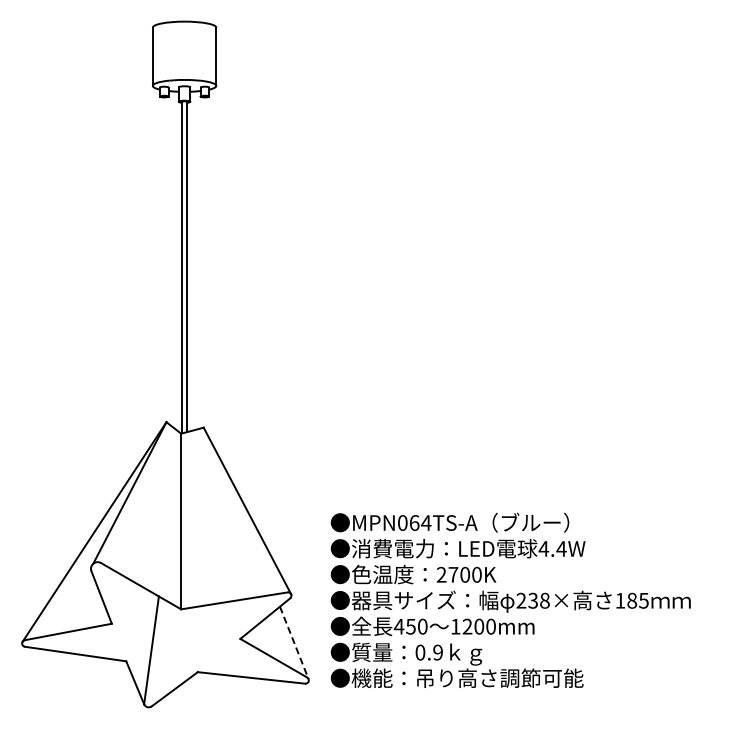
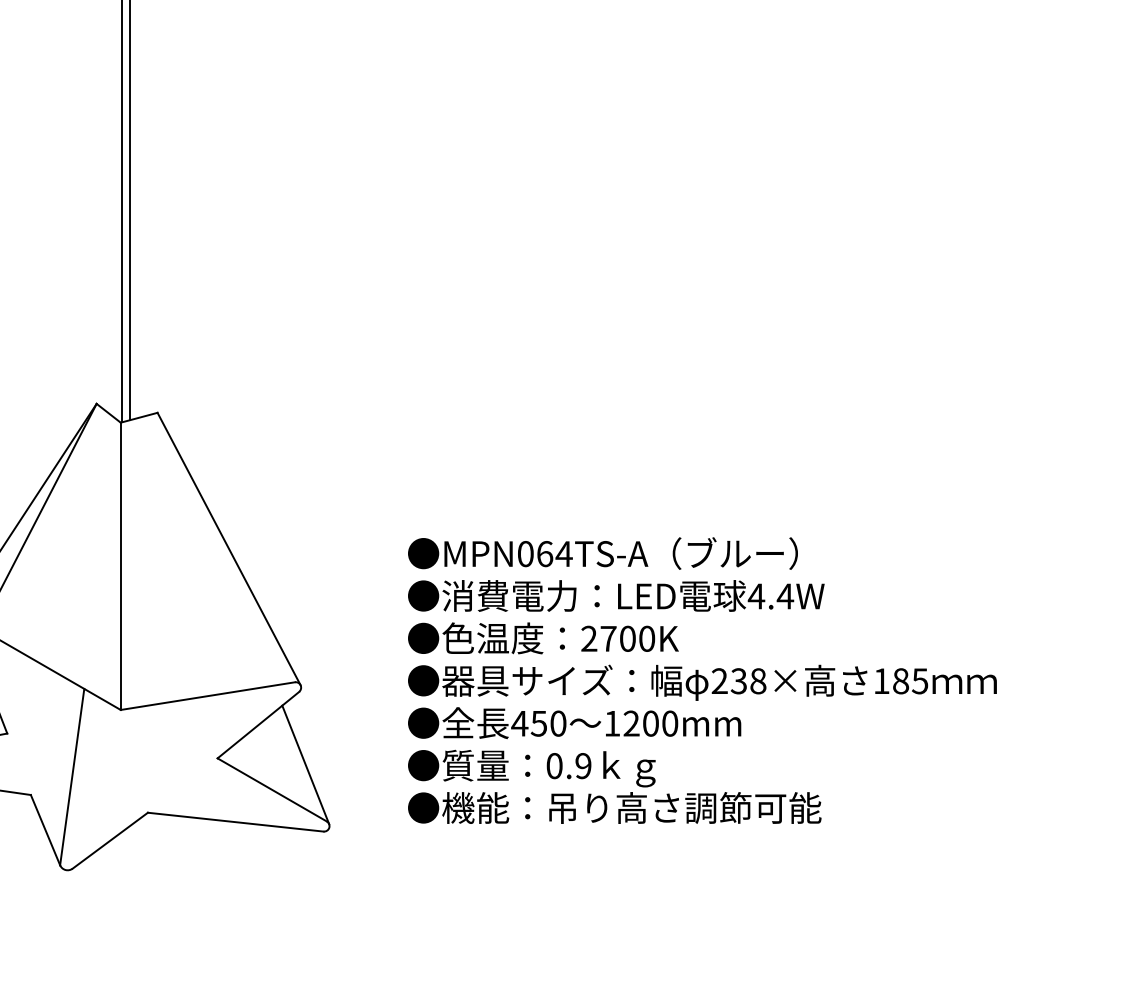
text: (510, 599) -> (701, 679), moved
line: (294, 642) -> (306, 764), dashed -> solid

